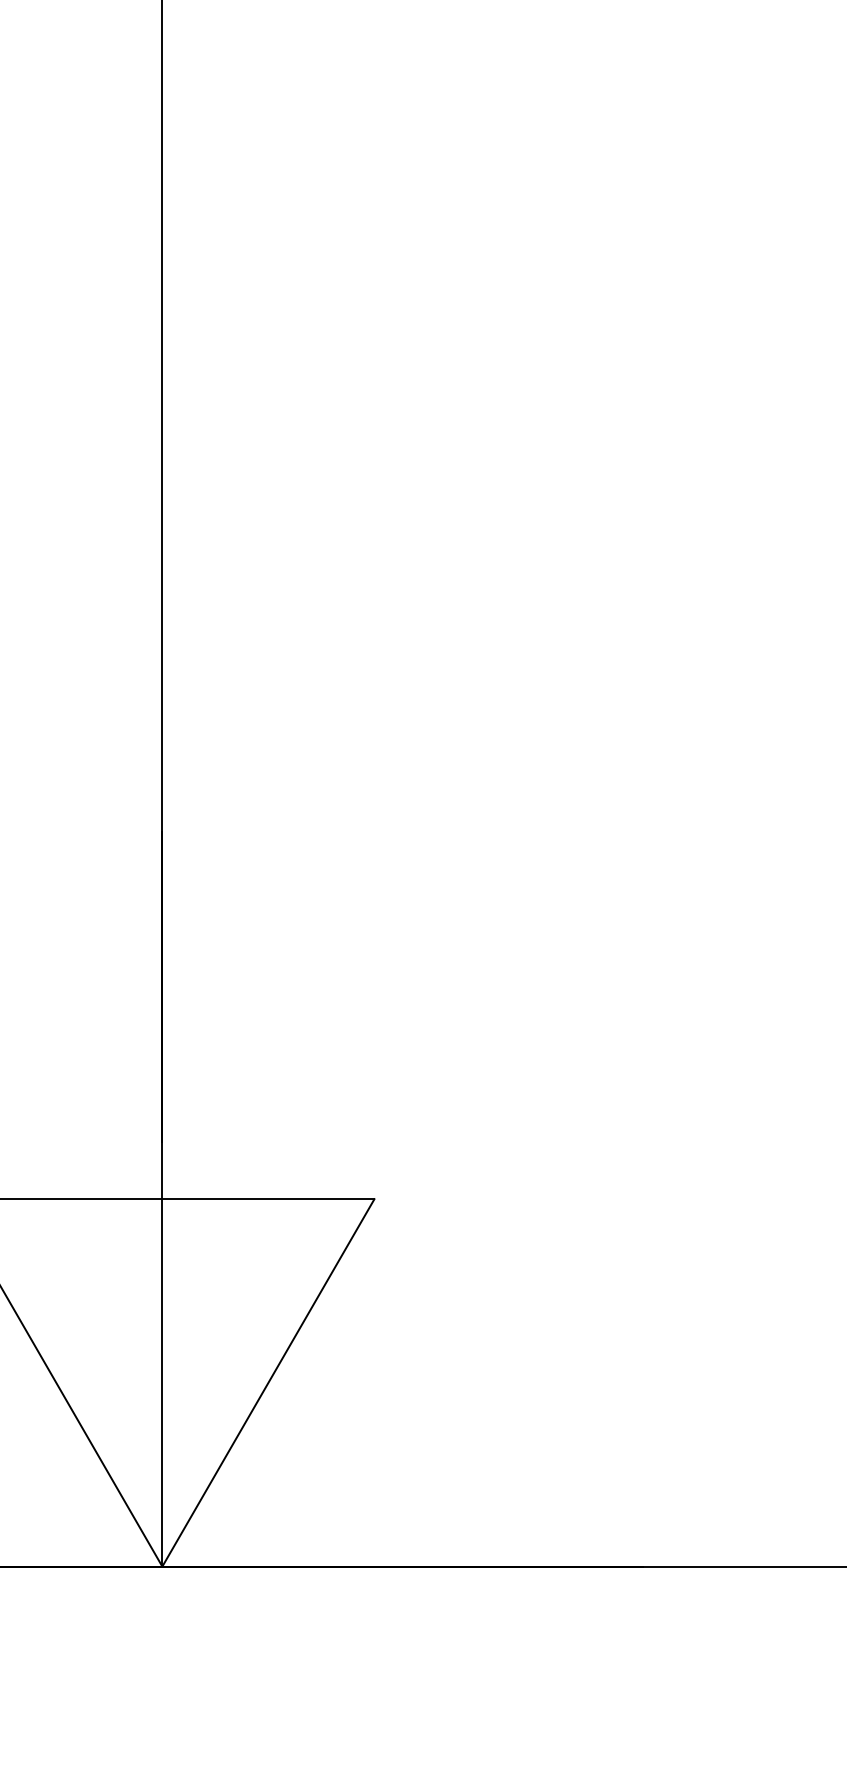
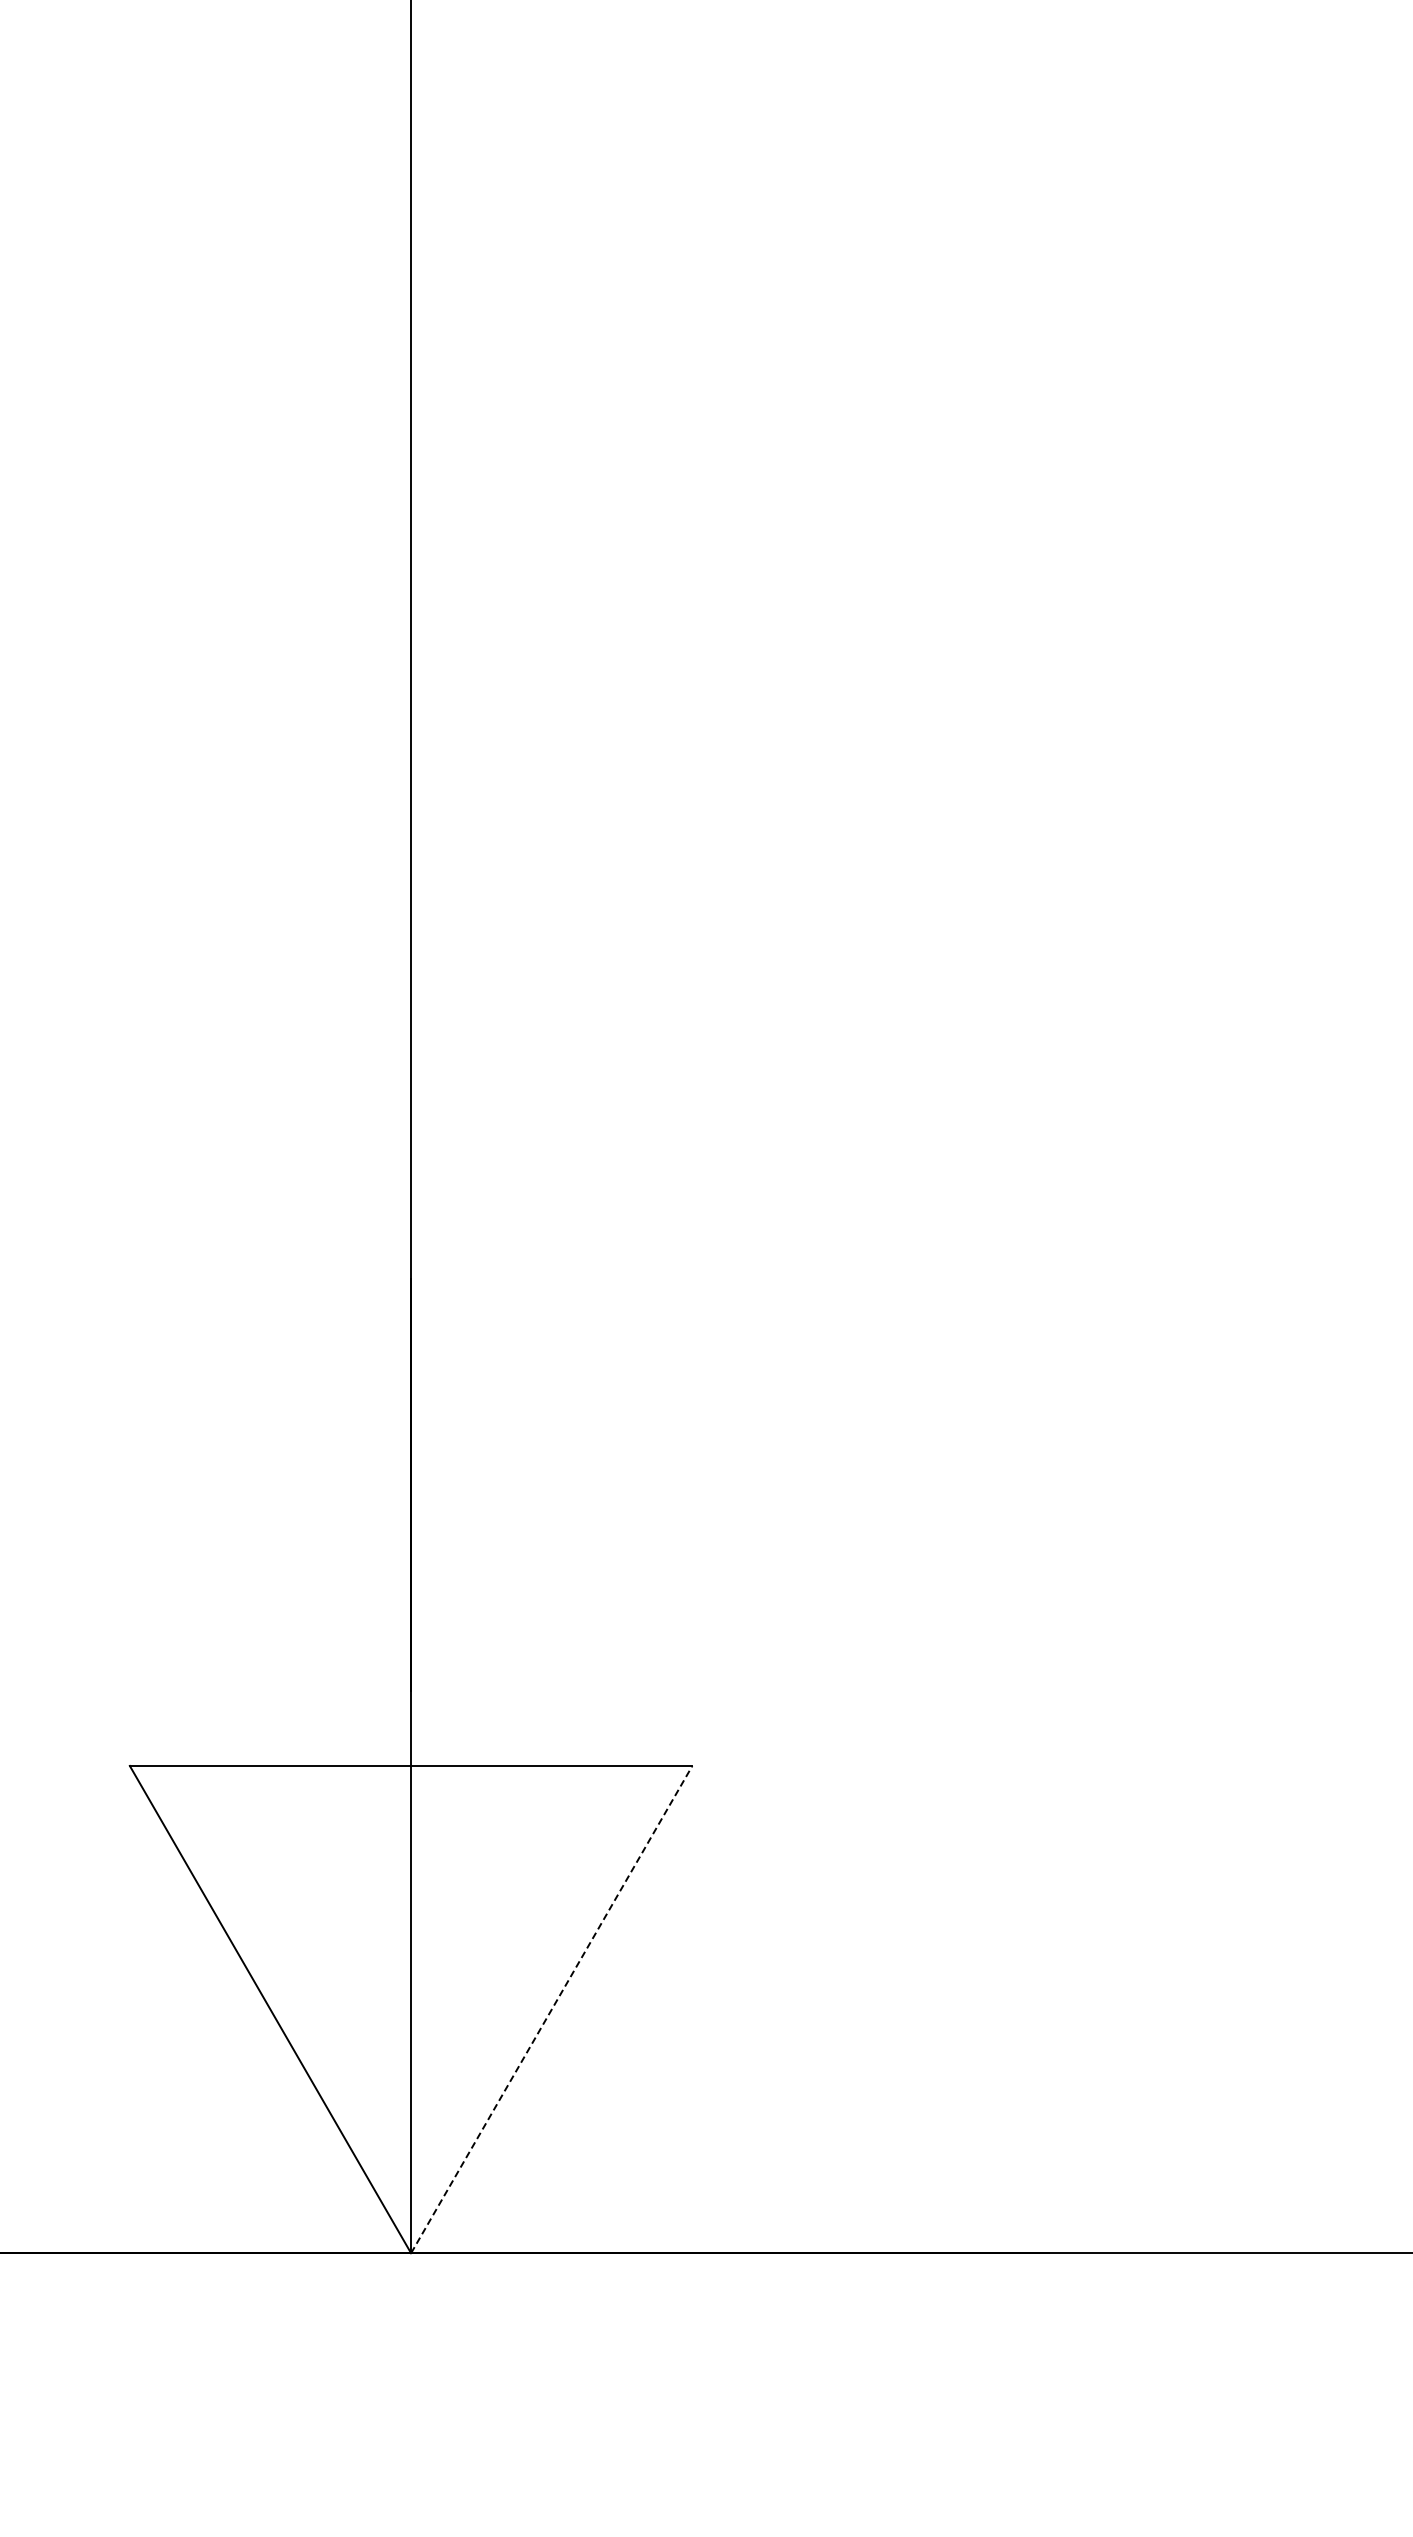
line: (268, 1382) -> (552, 2009), solid -> dashed

